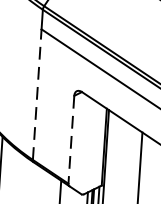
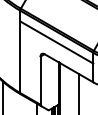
line: (37, 95) -> (20, 57), dashed -> solid
line: (71, 141) -> (40, 81), dashed -> solid

